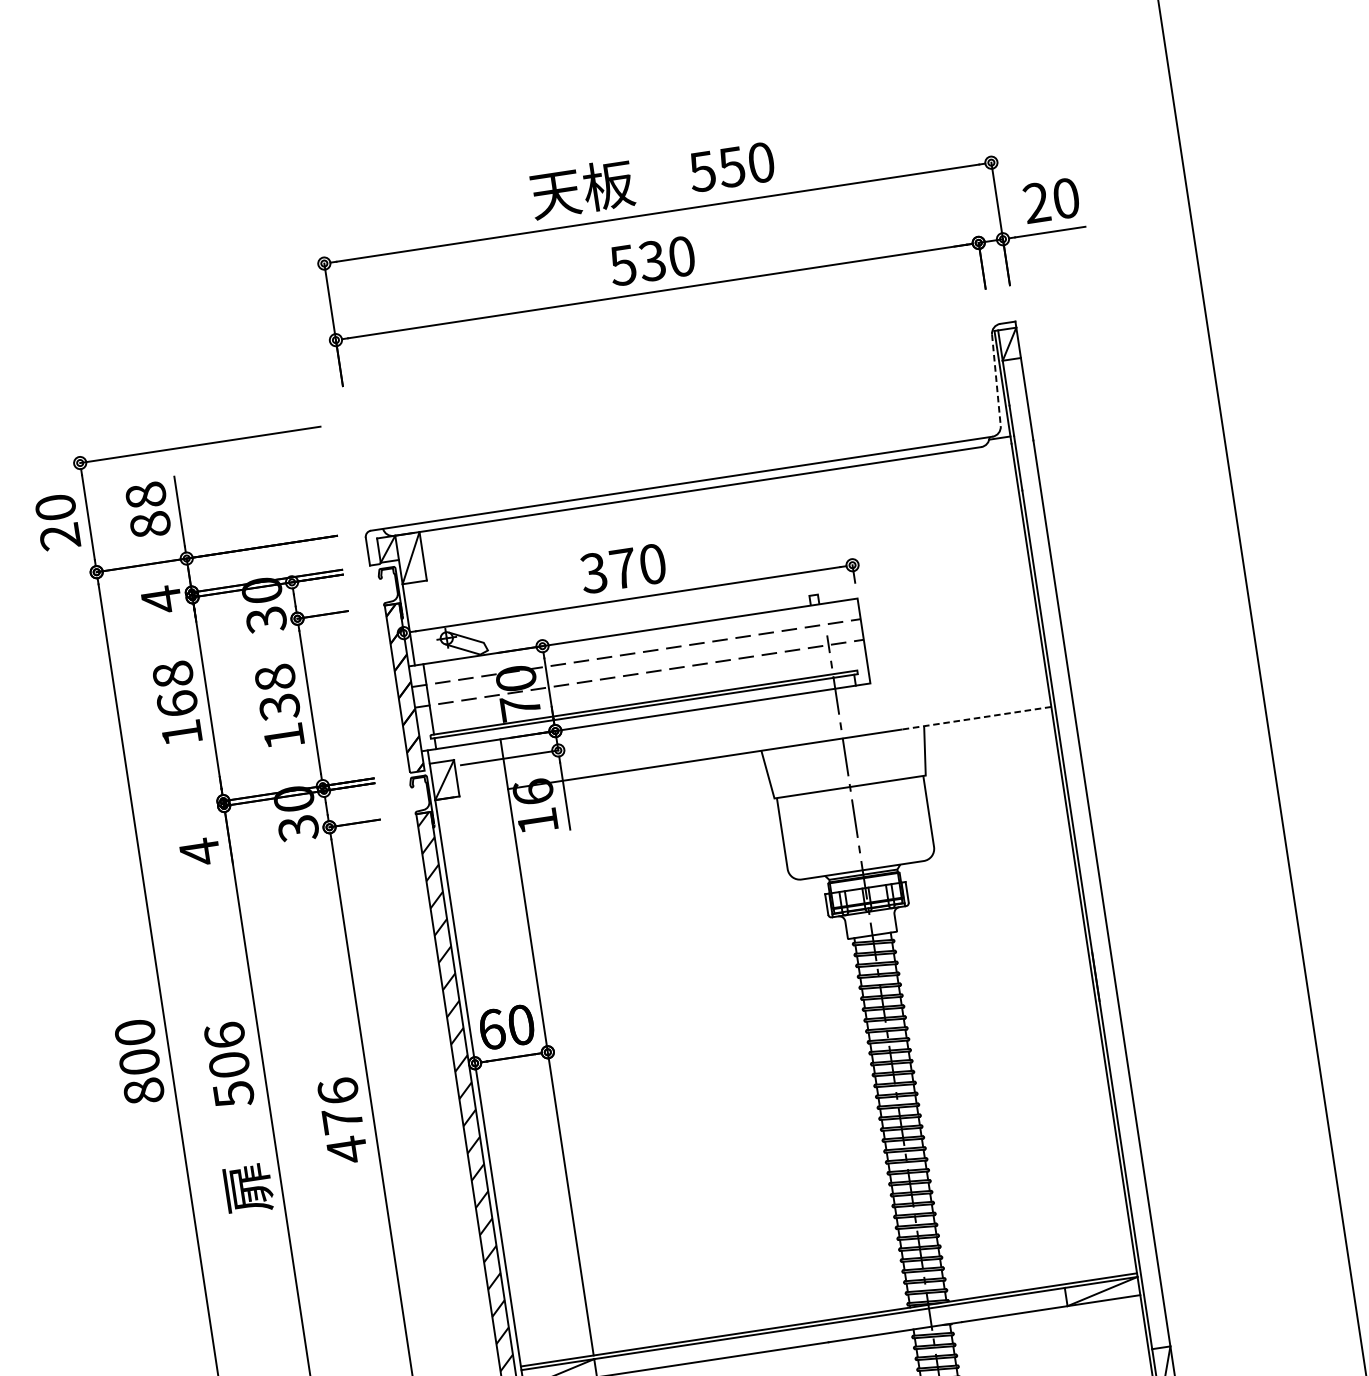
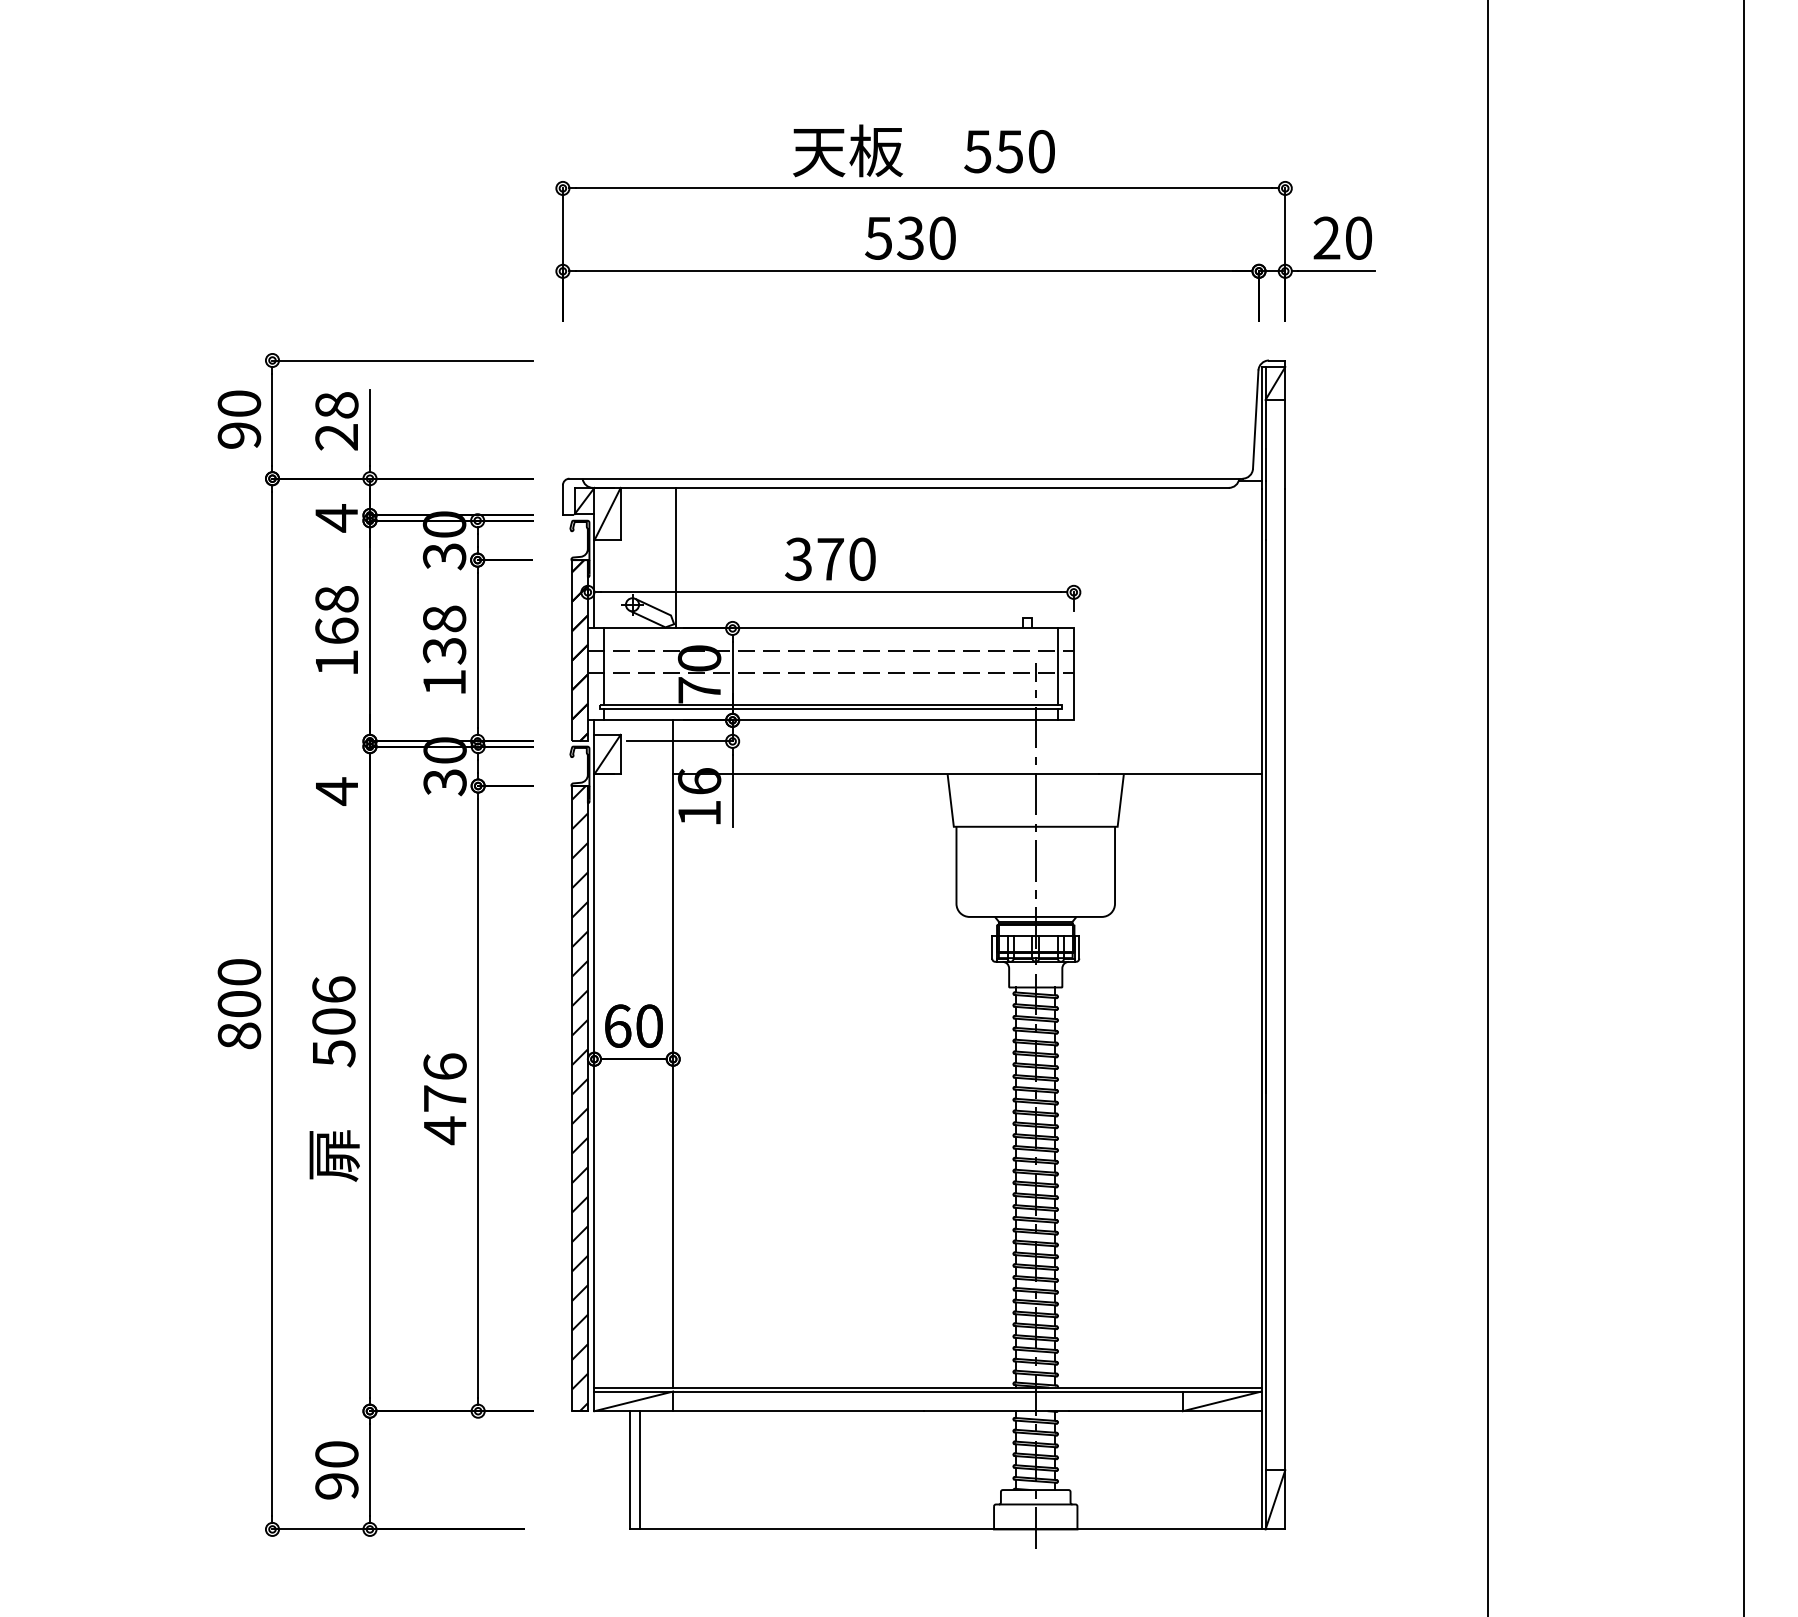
line: (996, 381) -> (1255, 420), dashed -> solid
text: (149, 524) -> (336, 436), 88 -> 28
text: (60, 536) -> (239, 435), 20 -> 90
line: (479, 588) -> (675, 557), added
line: (848, 635) -> (1058, 666), added
line: (976, 718) -> (1180, 774), dashed -> solid

